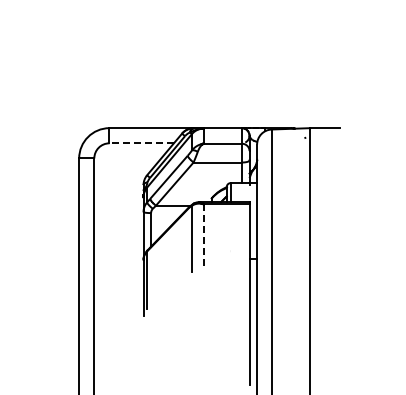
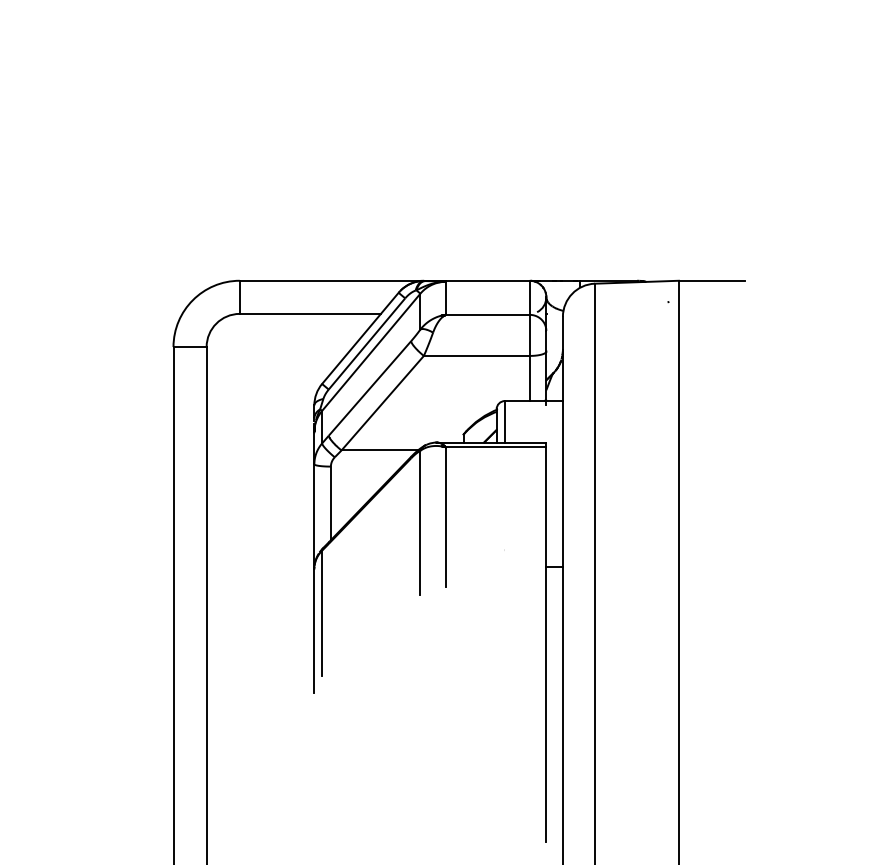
line: (141, 143) -> (309, 314), dashed -> solid
line: (203, 236) -> (445, 517), dashed -> solid

